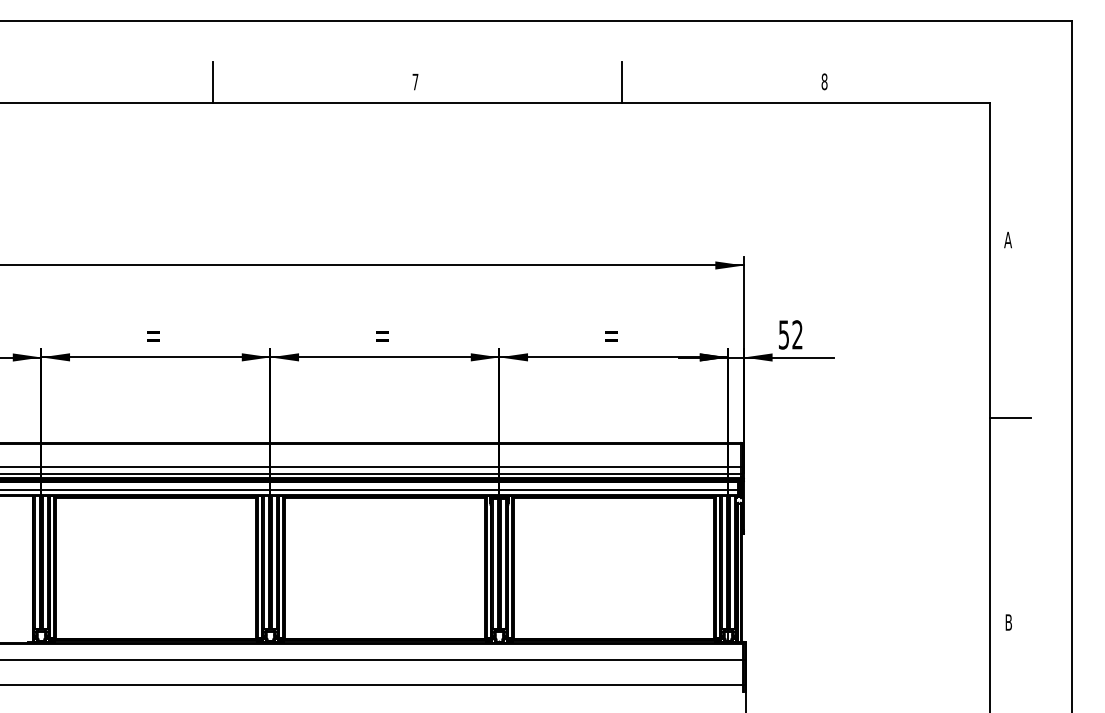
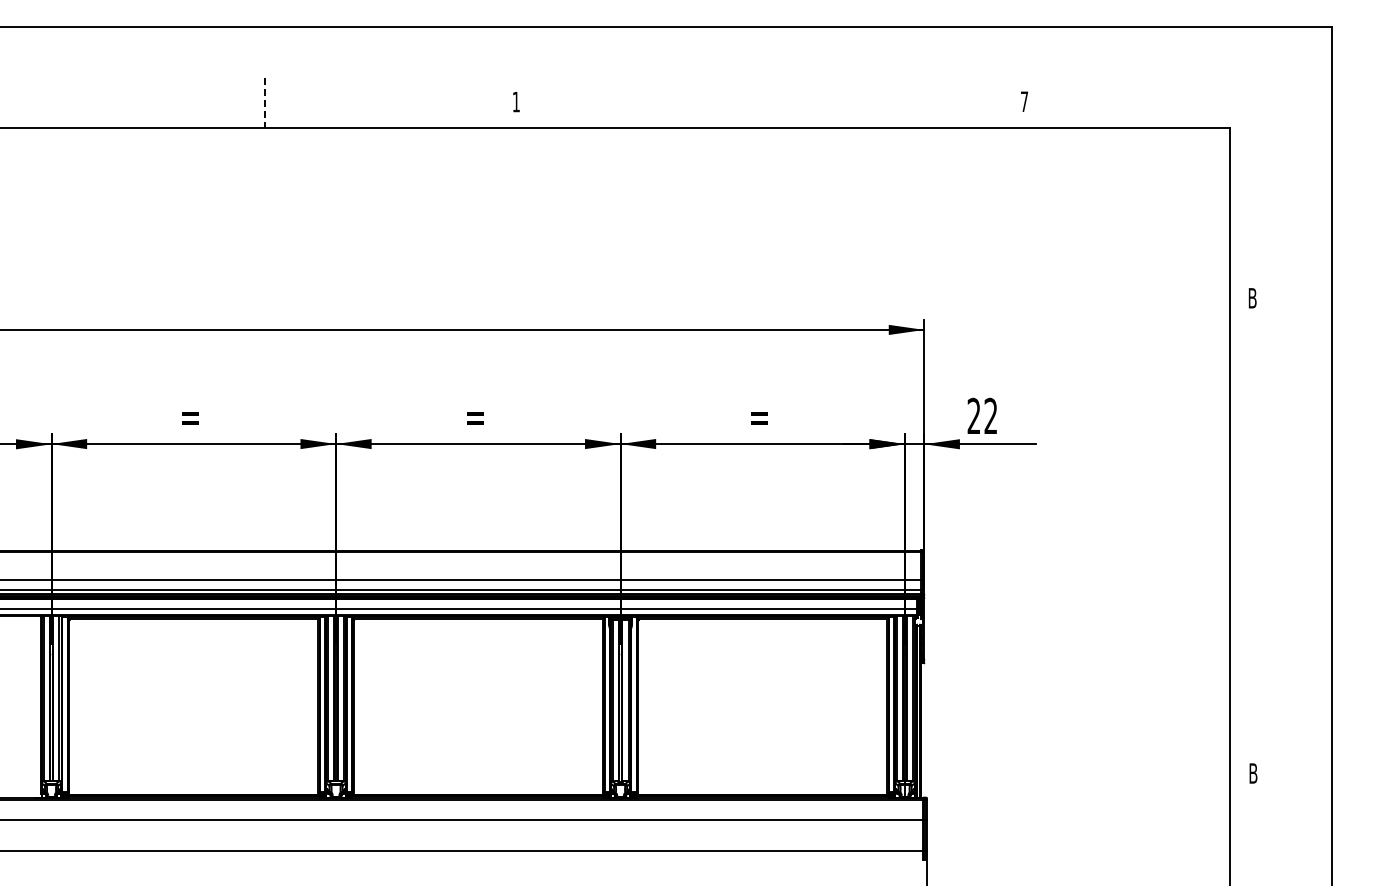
text: (414, 81) -> (515, 101), 7 -> 1
text: (824, 81) -> (1024, 101), 8 -> 7
line: (621, 82) -> (772, 102), removed
line: (212, 83) -> (264, 103), solid -> dashed
text: (1008, 240) -> (1252, 298), A -> B
text: (783, 334) -> (973, 415), 52 -> 22
line: (1010, 418) -> (1255, 519), removed

